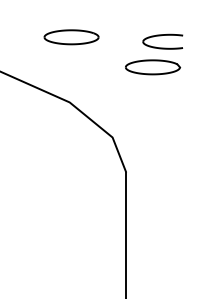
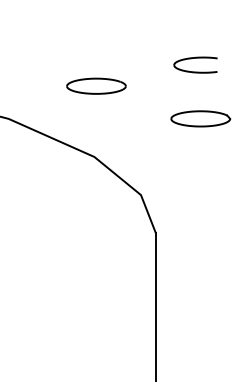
part: (162, 41) -> (195, 64), moved
part: (152, 66) -> (200, 118), moved

